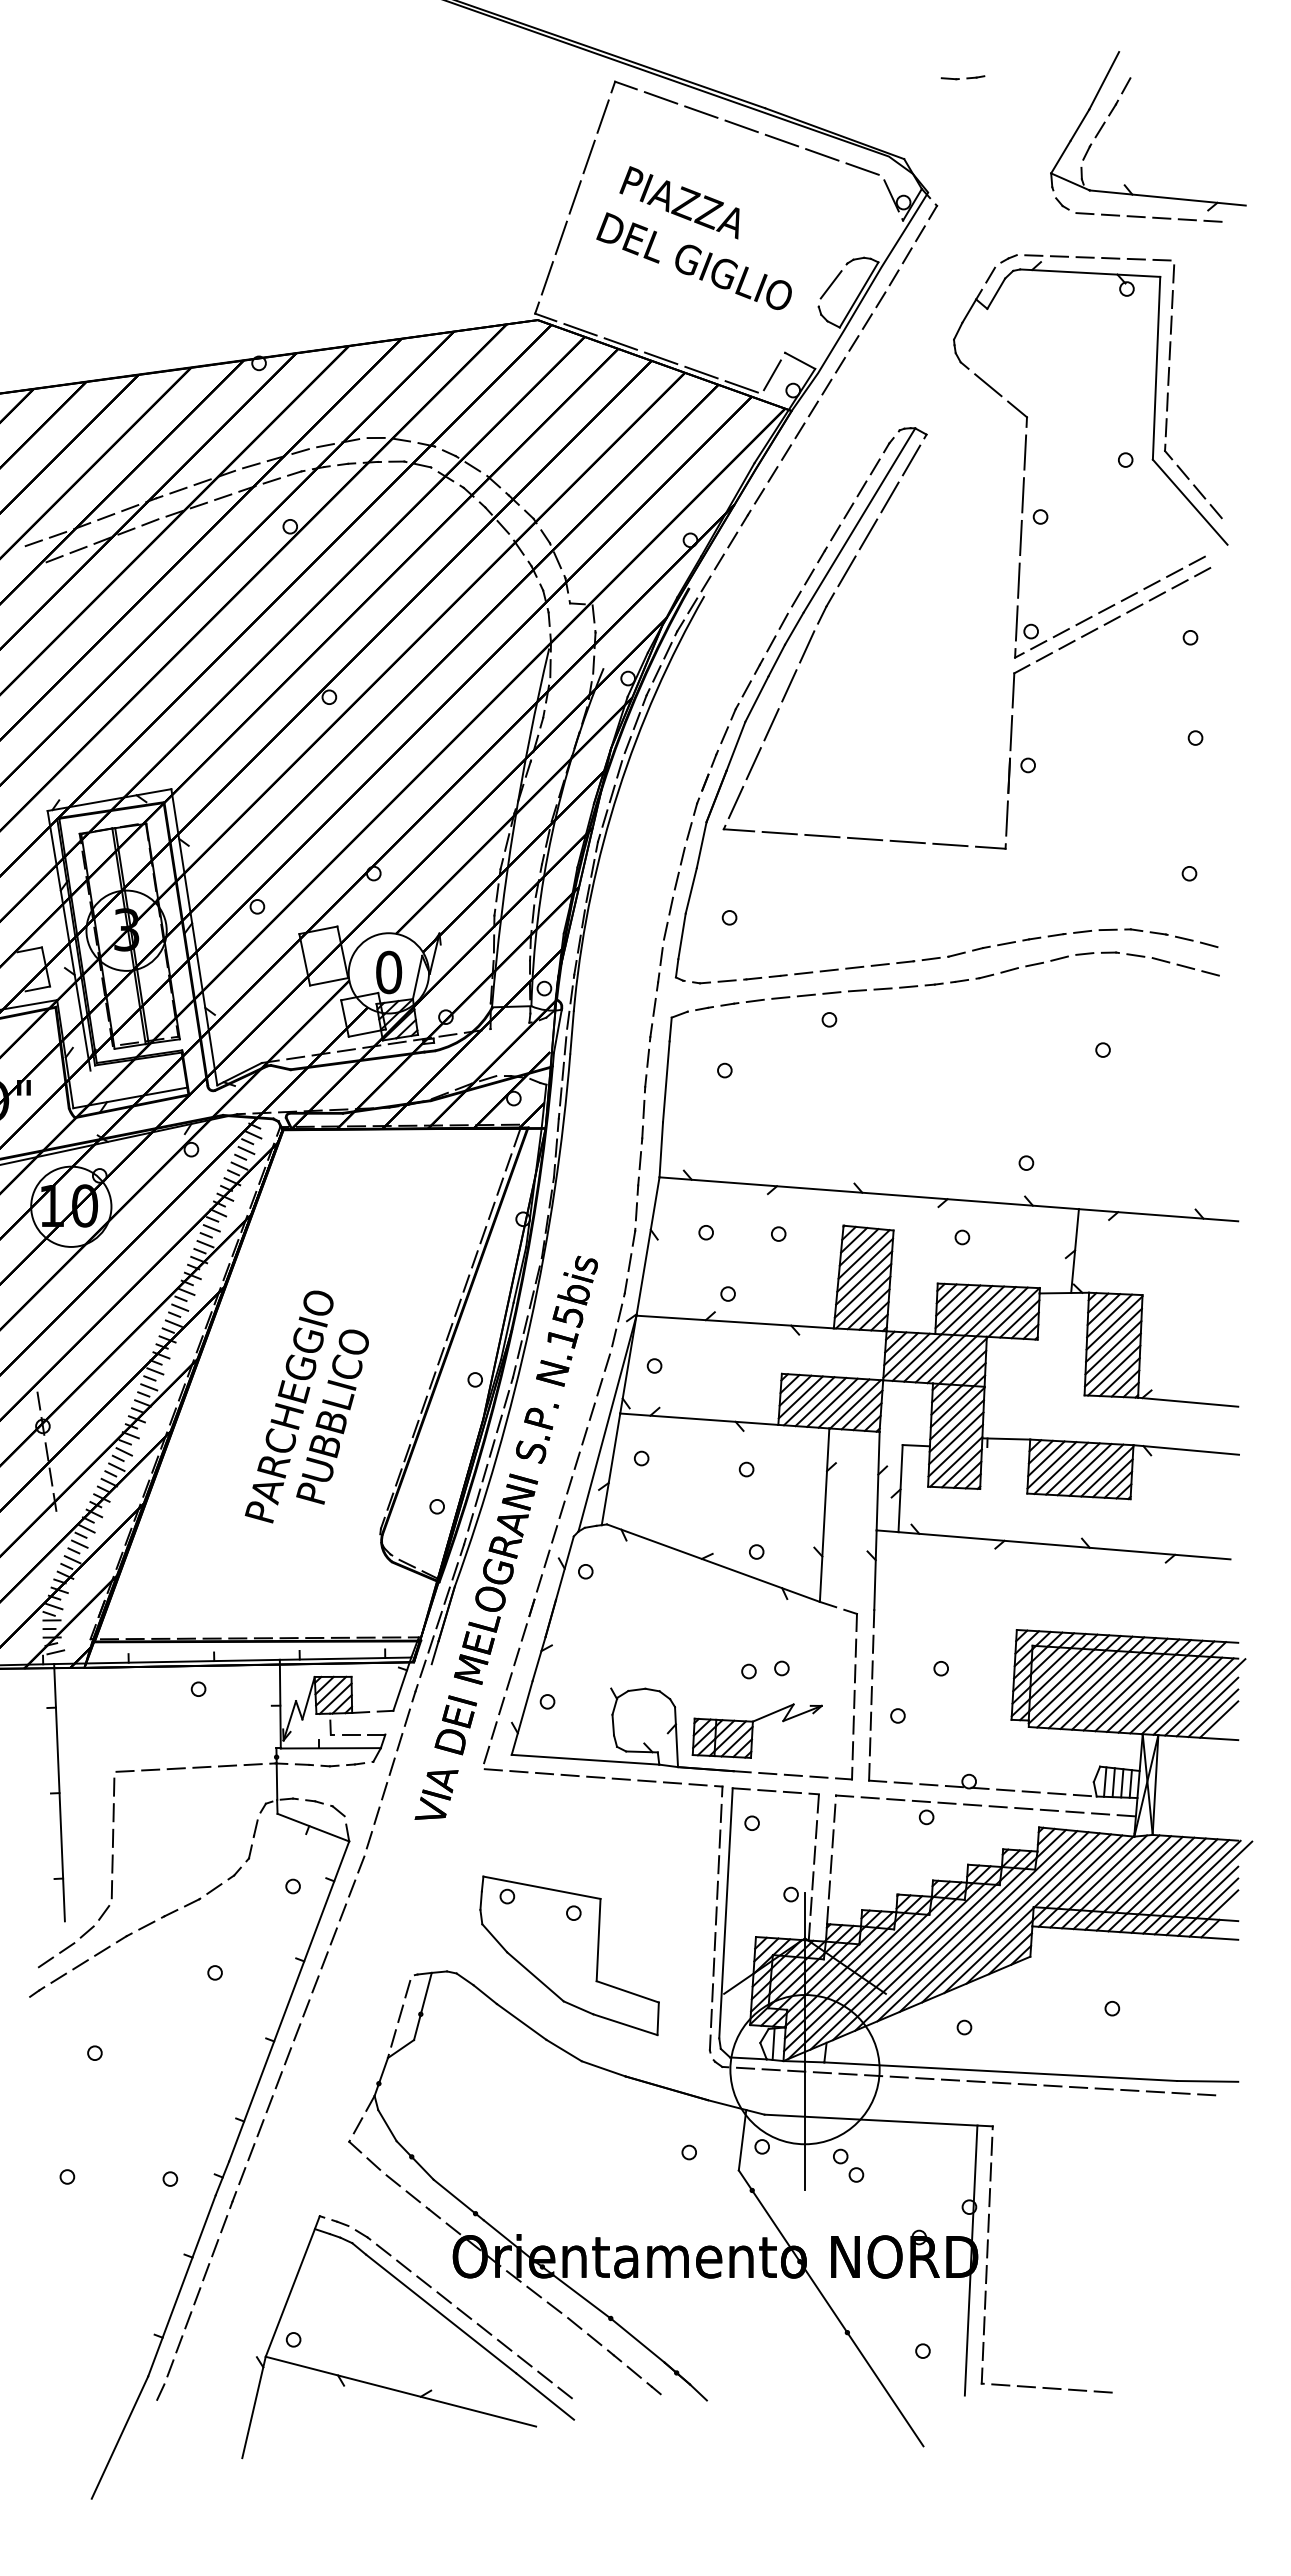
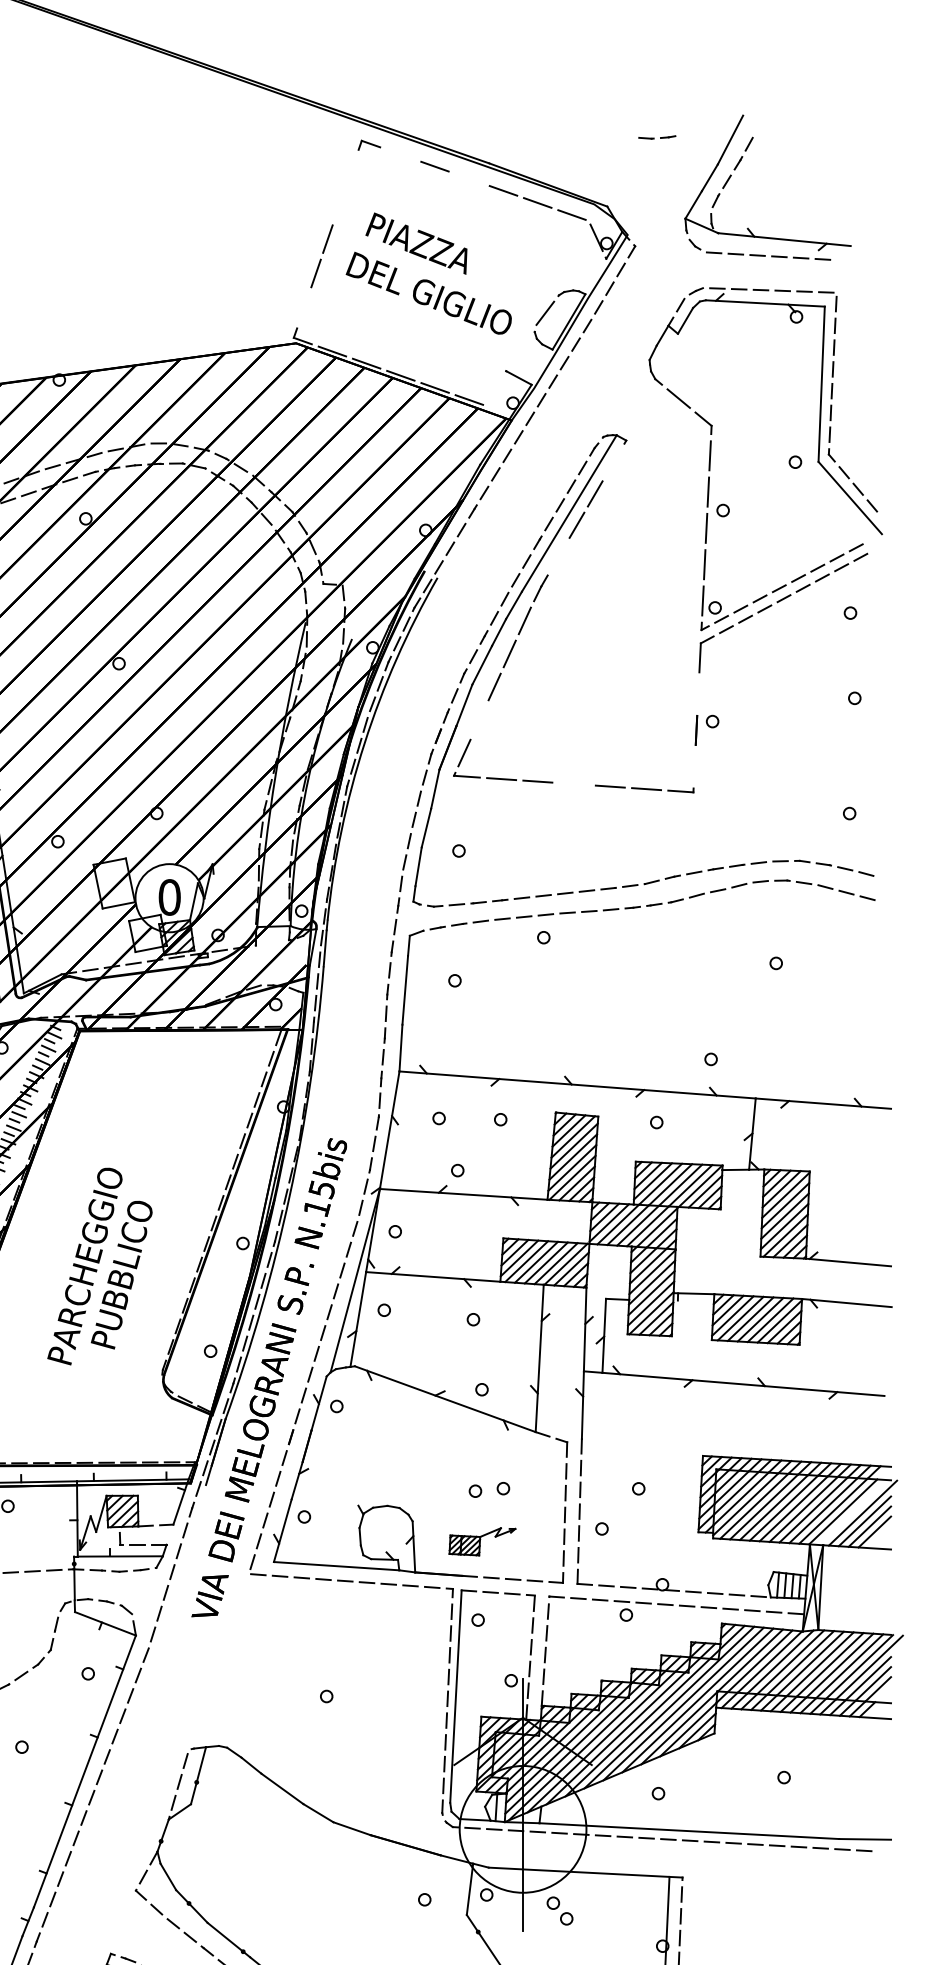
line: (660, 97) -> (400, 154), removed
part: (1112, 112) -> (737, 166), moved
line: (602, 116) -> (351, 170), removed
line: (741, 126) -> (469, 178), removed
line: (588, 156) -> (339, 204), removed
line: (546, 278) -> (303, 307), removed
line: (771, 375) -> (494, 390), removed
line: (911, 460) -> (613, 462), removed
line: (846, 571) -> (558, 556), removed
line: (1011, 733) -> (698, 694), removed
line: (753, 763) -> (479, 719), removed
line: (1006, 818) -> (694, 766), removed
line: (865, 838) -> (574, 783), removed
line: (1193, 1696) -> (853, 1512), removed
part: (756, 1730) -> (481, 1541), size x0.6
part: (569, 1955) -> (323, 1732), removed

